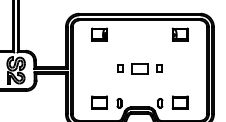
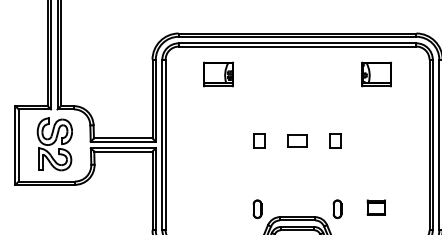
part: (139, 68) -> (296, 140), size x0.6
part: (99, 102) -> (218, 207), removed
part: (179, 102) -> (375, 207), size x0.6

